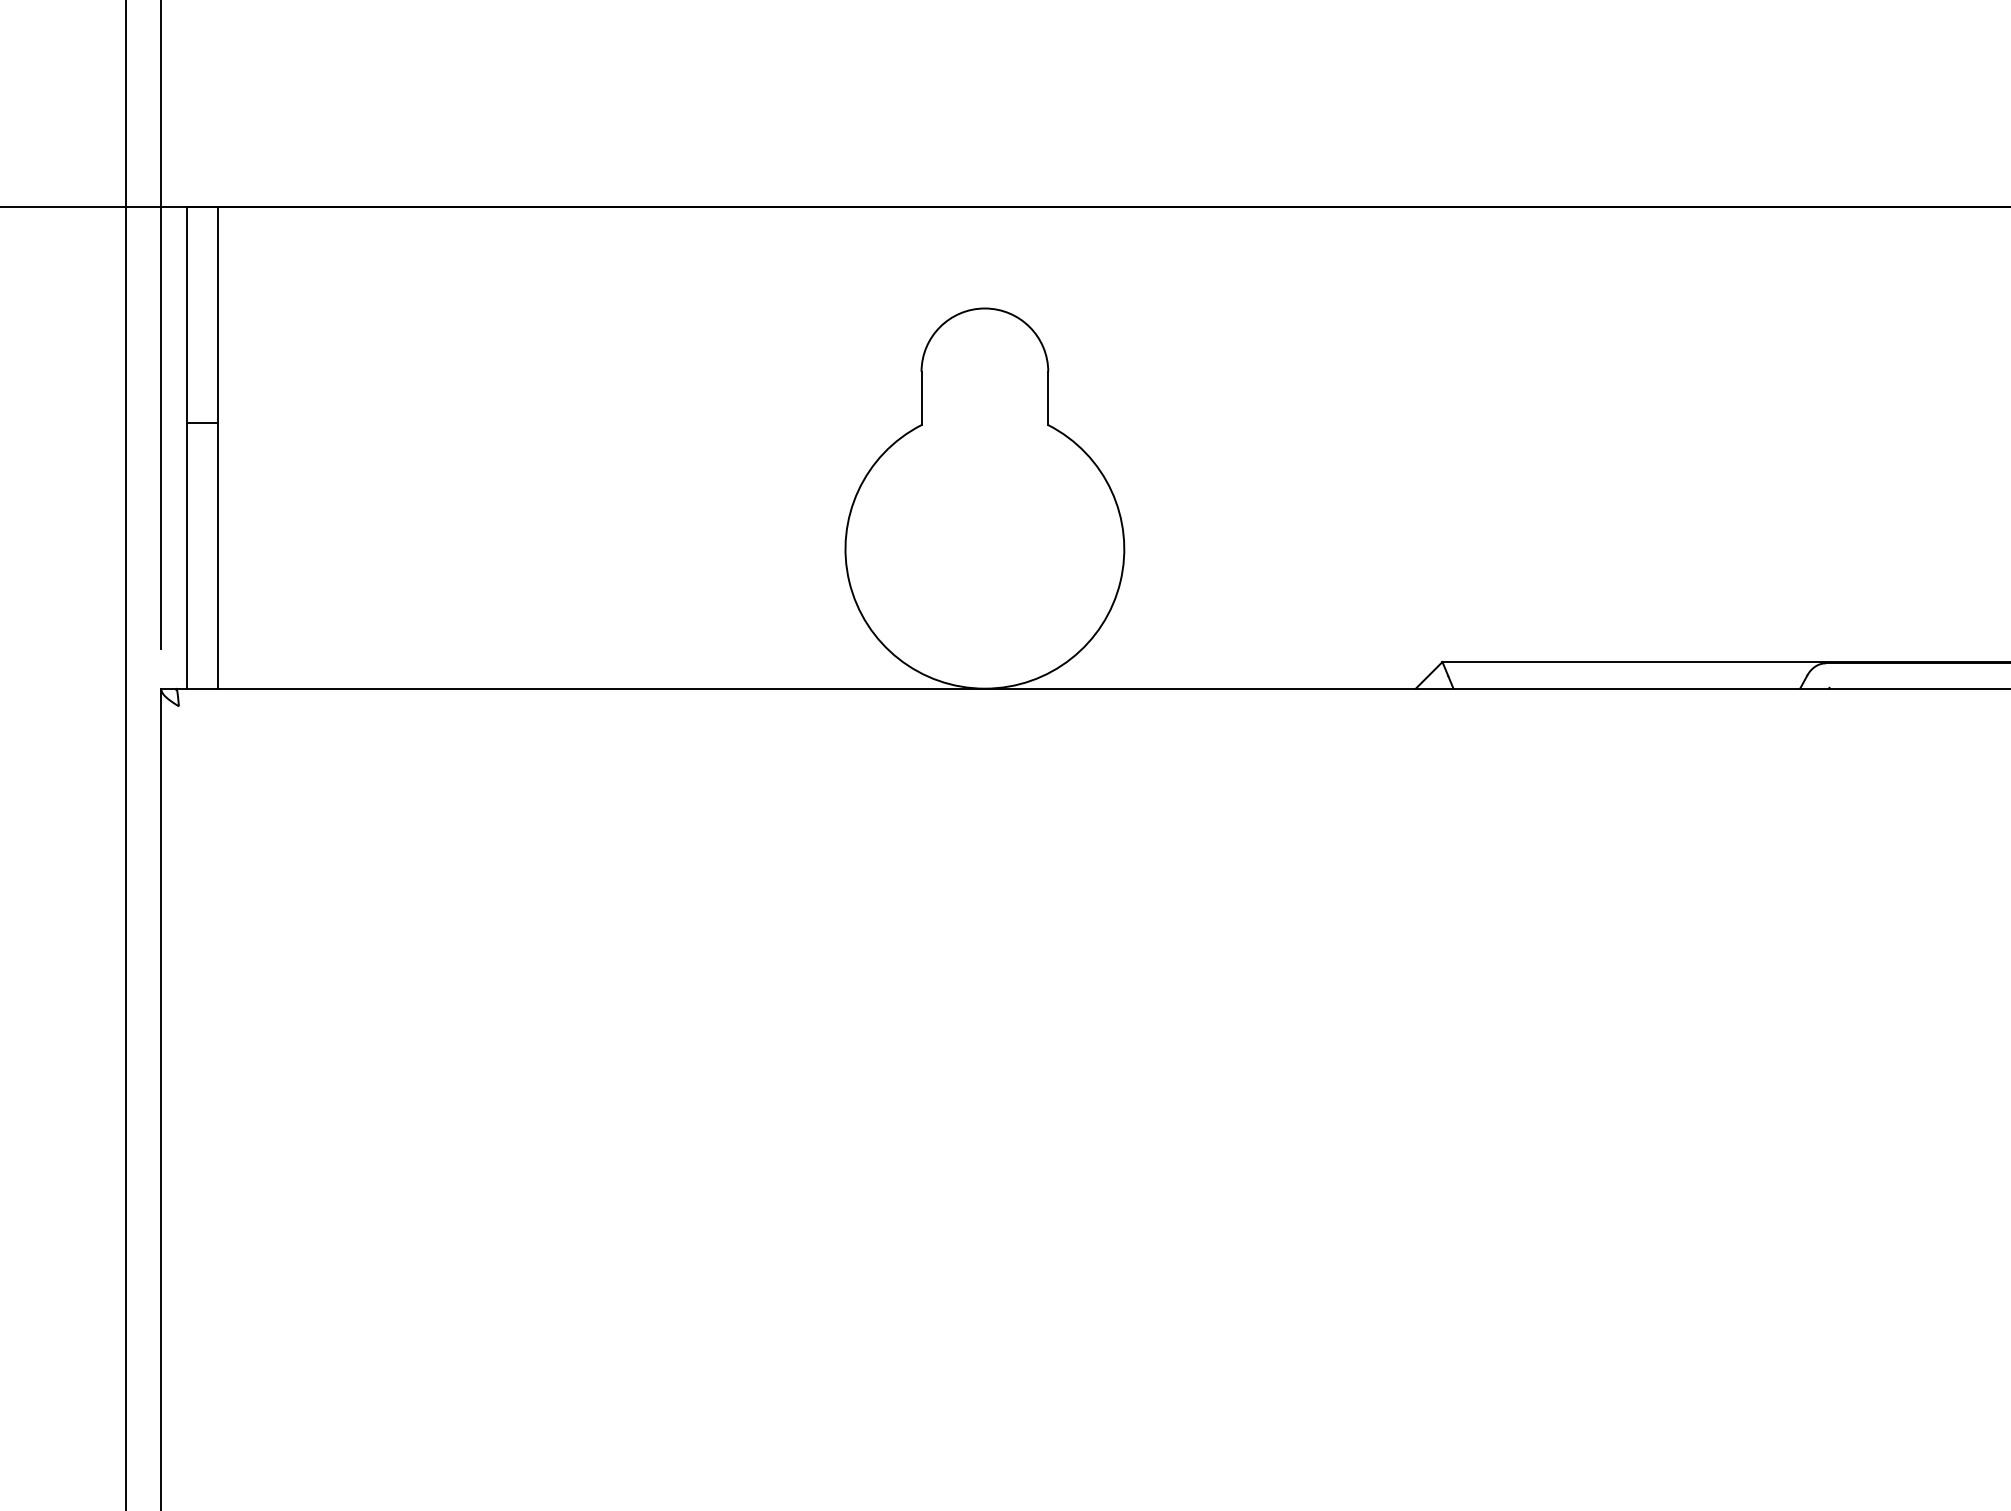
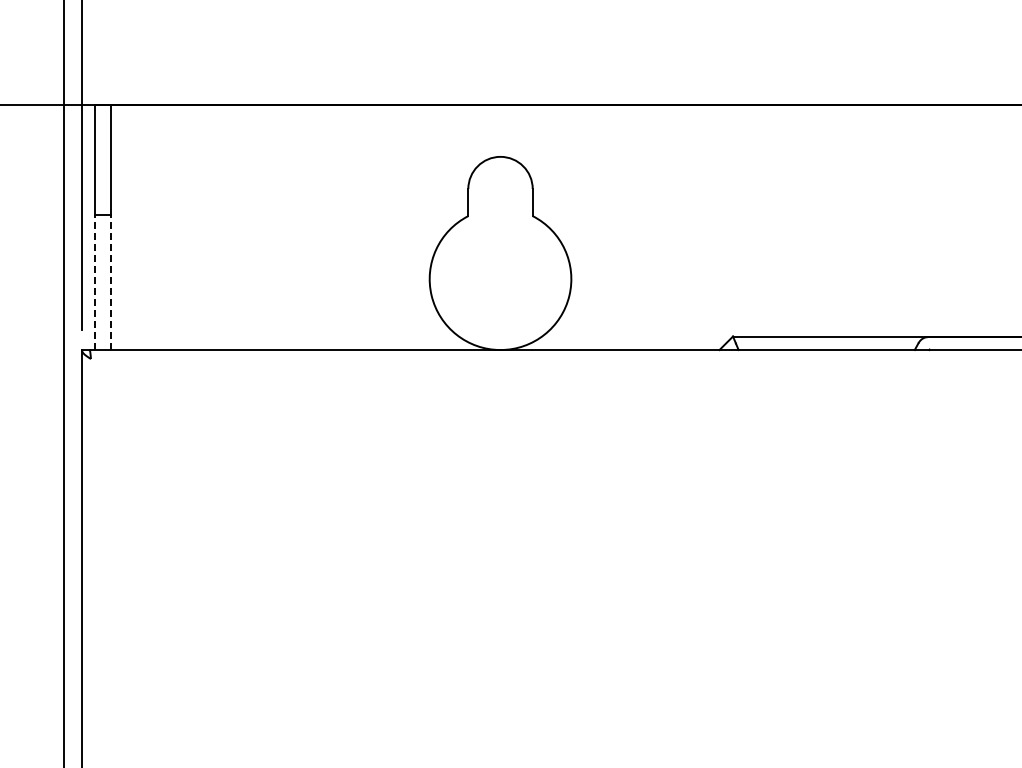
line: (185, 555) -> (94, 282), solid -> dashed
line: (217, 555) -> (110, 282), solid -> dashed

